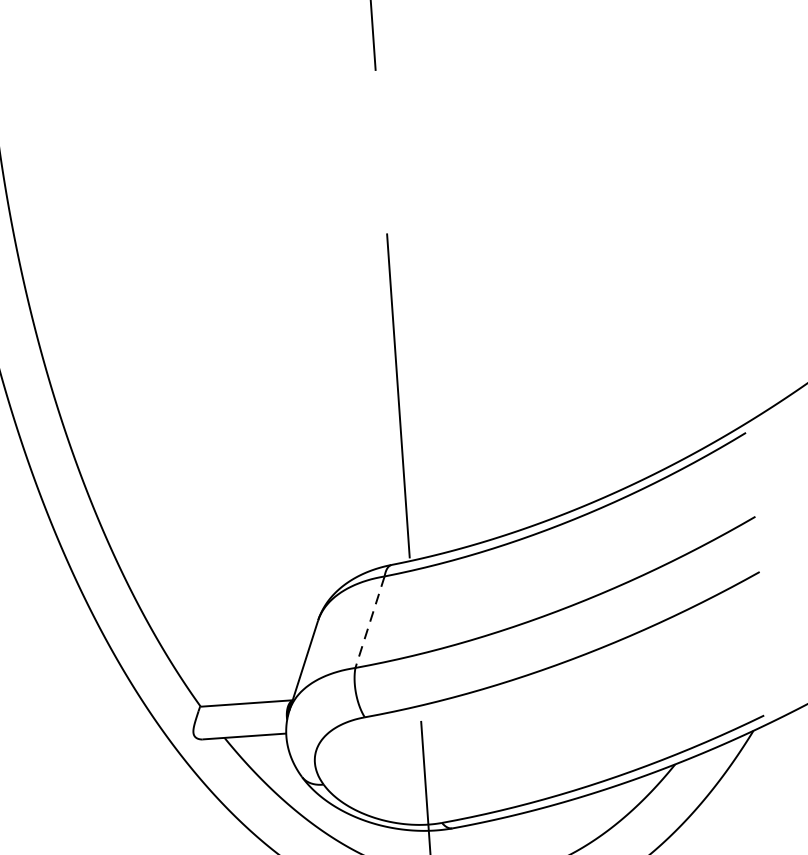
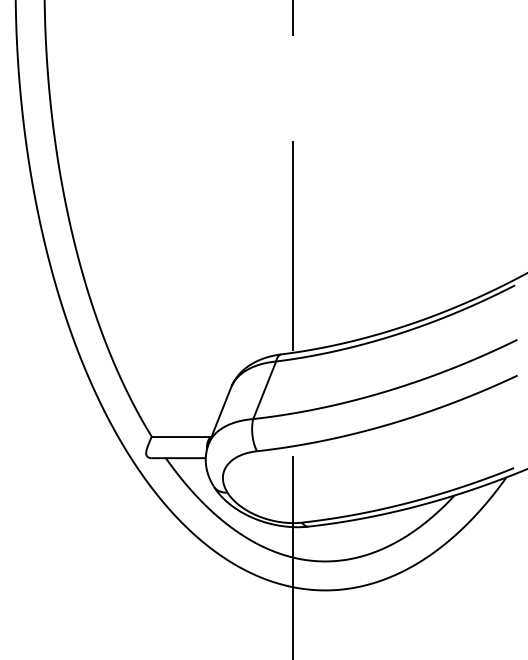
line: (369, 622) -> (264, 390), dashed -> solid

